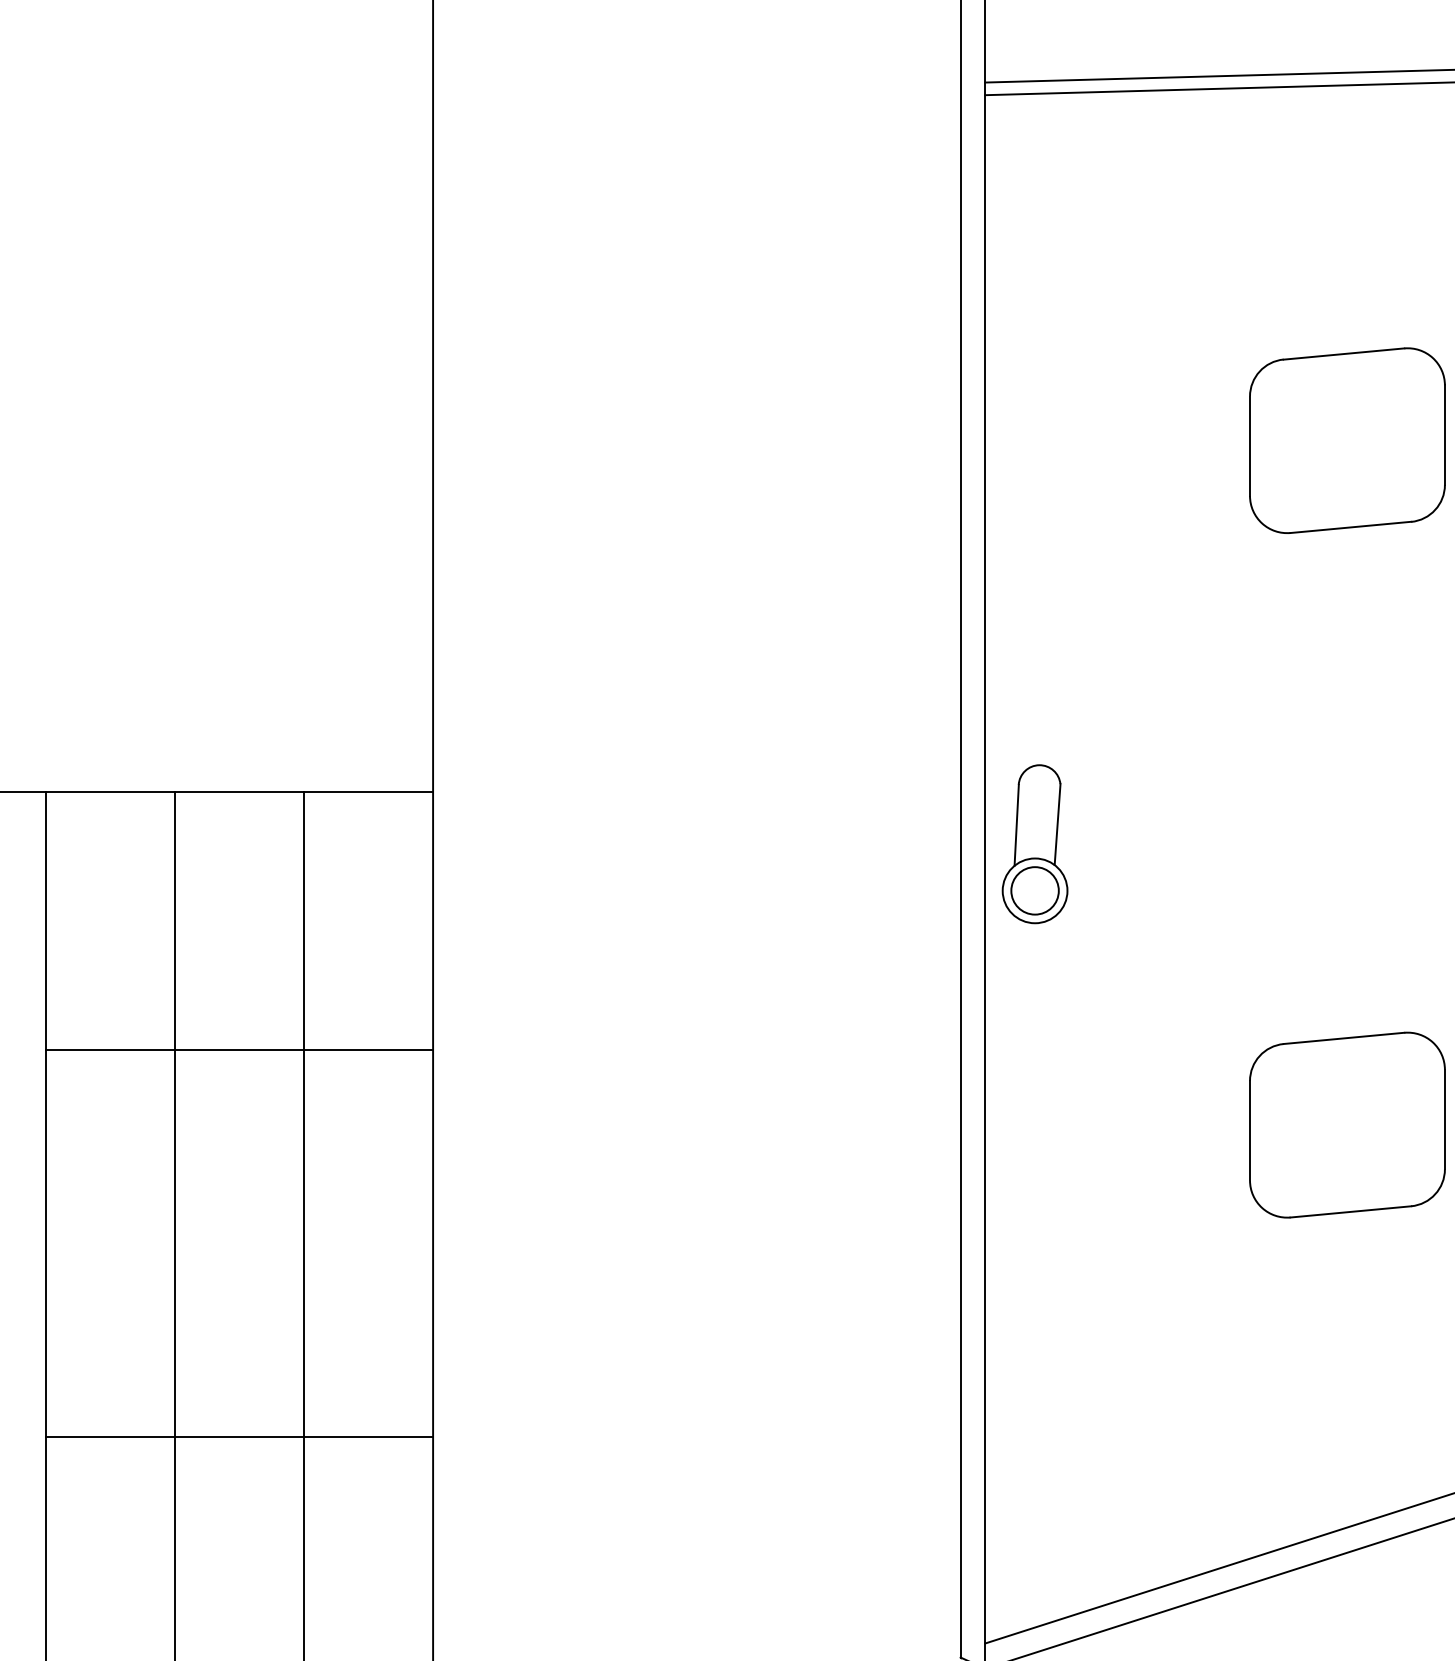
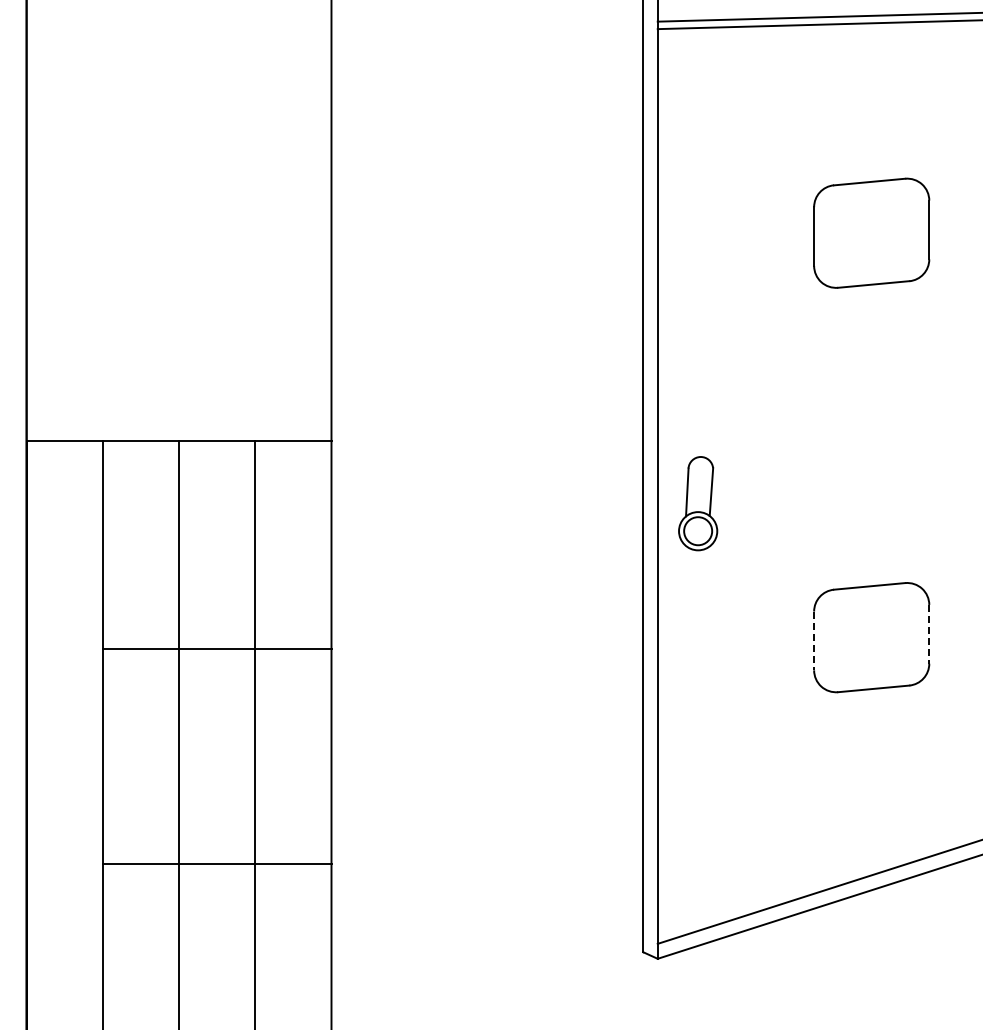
part: (1035, 843) -> (698, 503), moved
line: (238, 1050) -> (216, 649), moved
line: (1445, 1119) -> (929, 634), solid -> dashed
line: (1250, 1131) -> (814, 641), solid -> dashed
line: (238, 1436) -> (216, 863), moved

